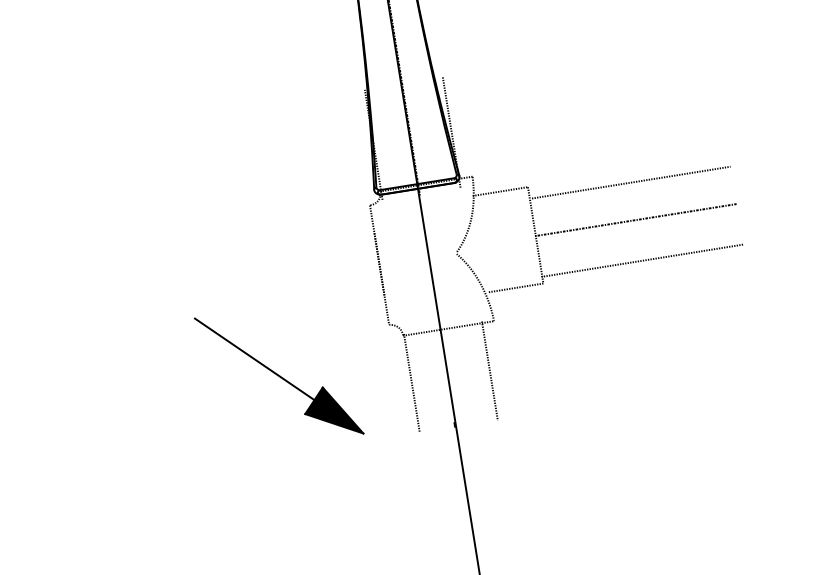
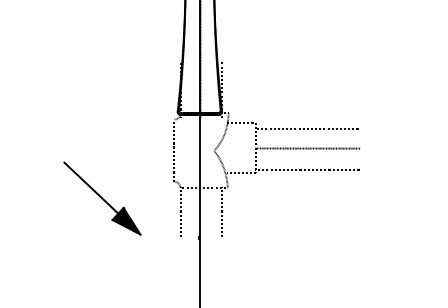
part: (279, 375) -> (102, 198), moved

